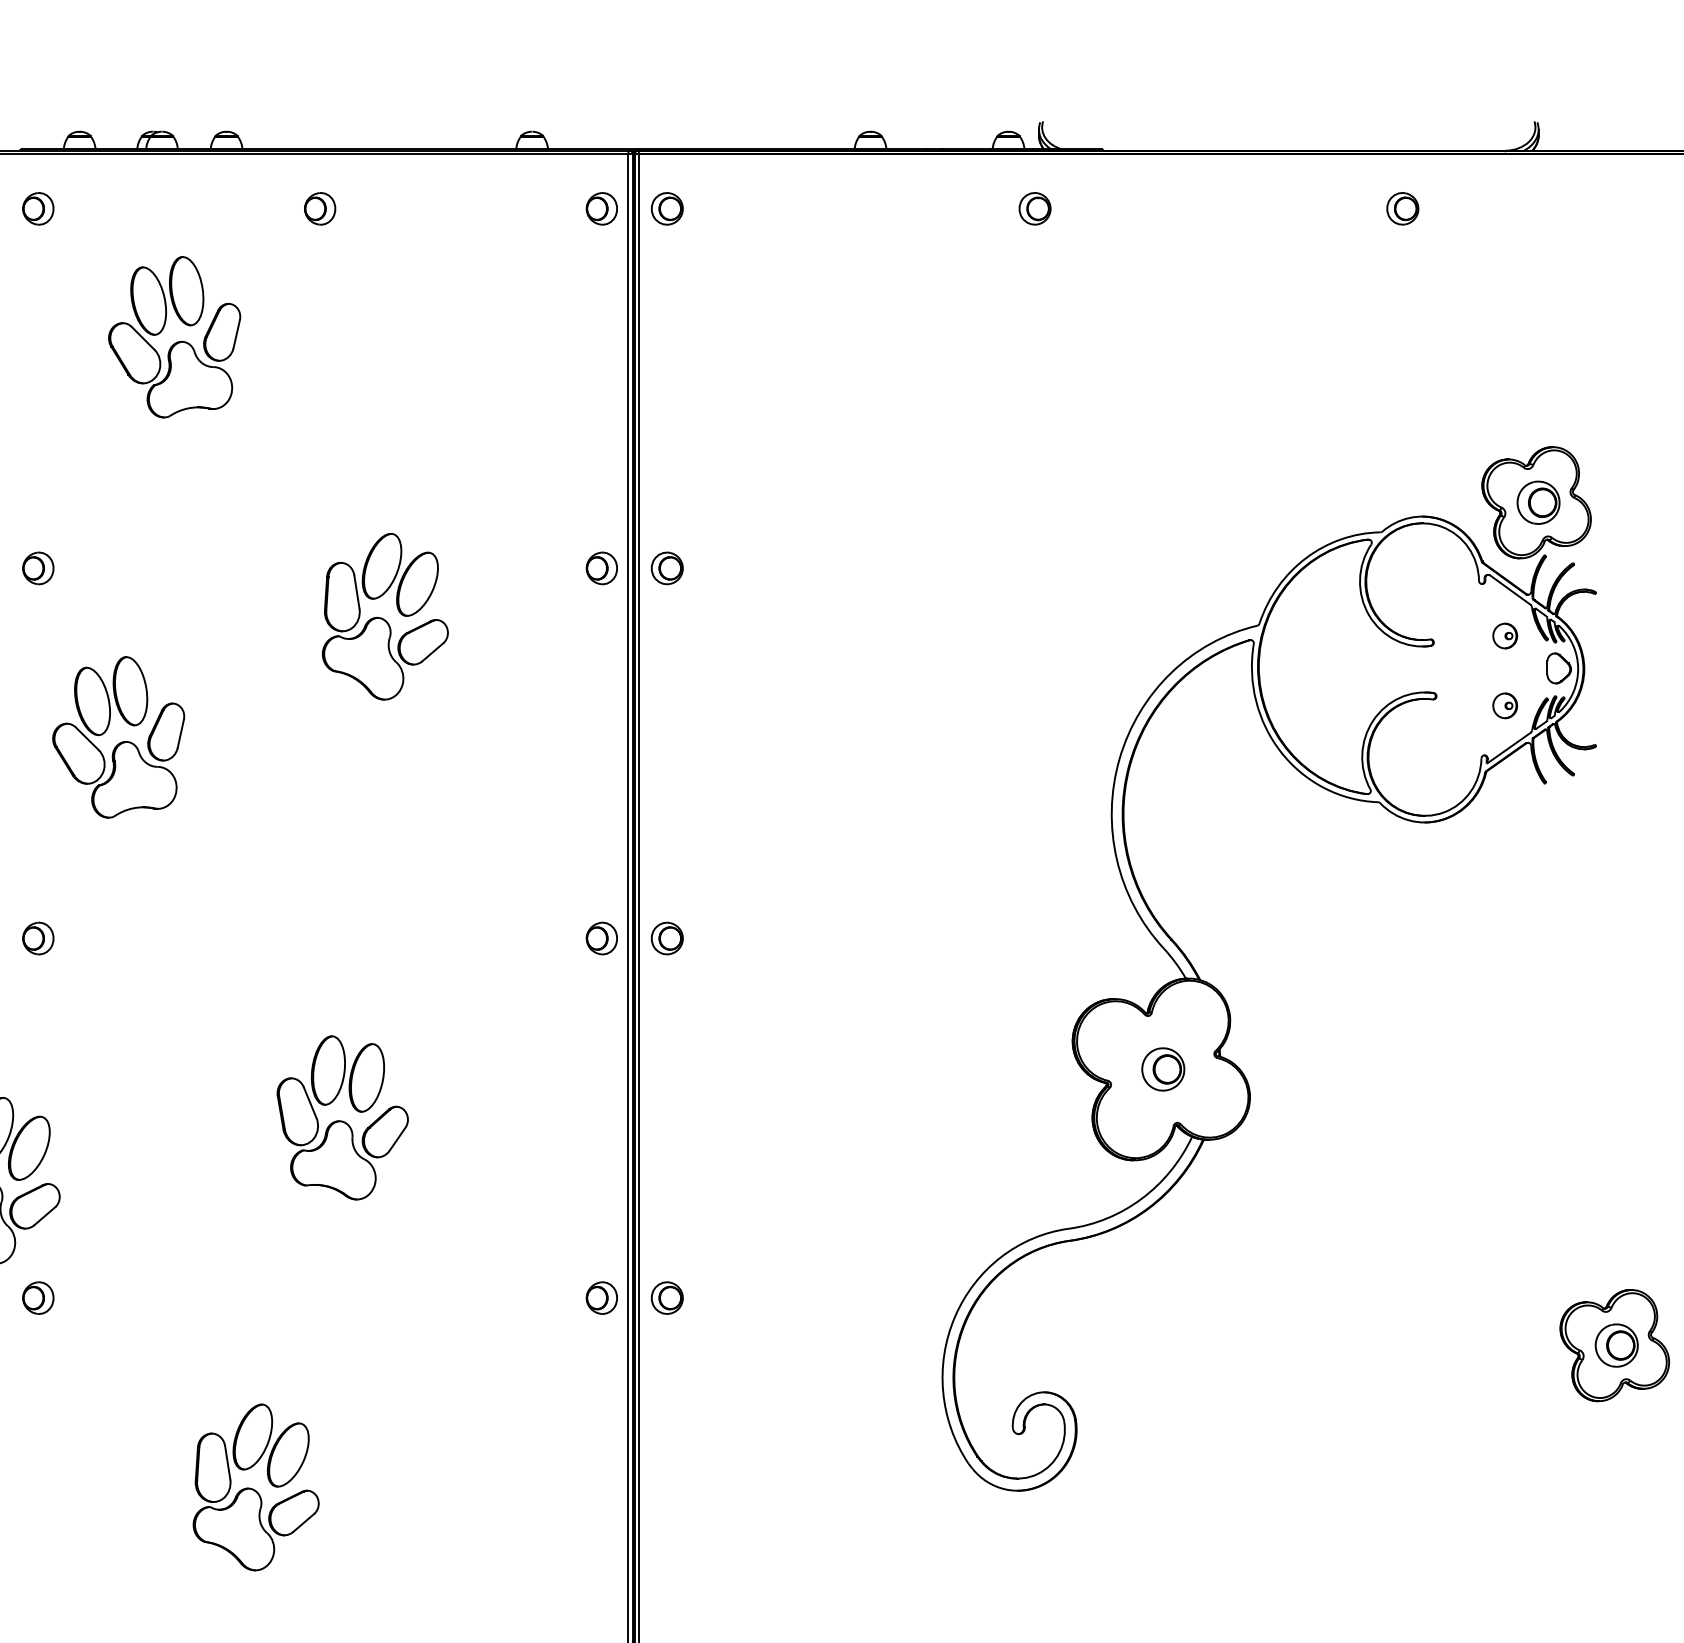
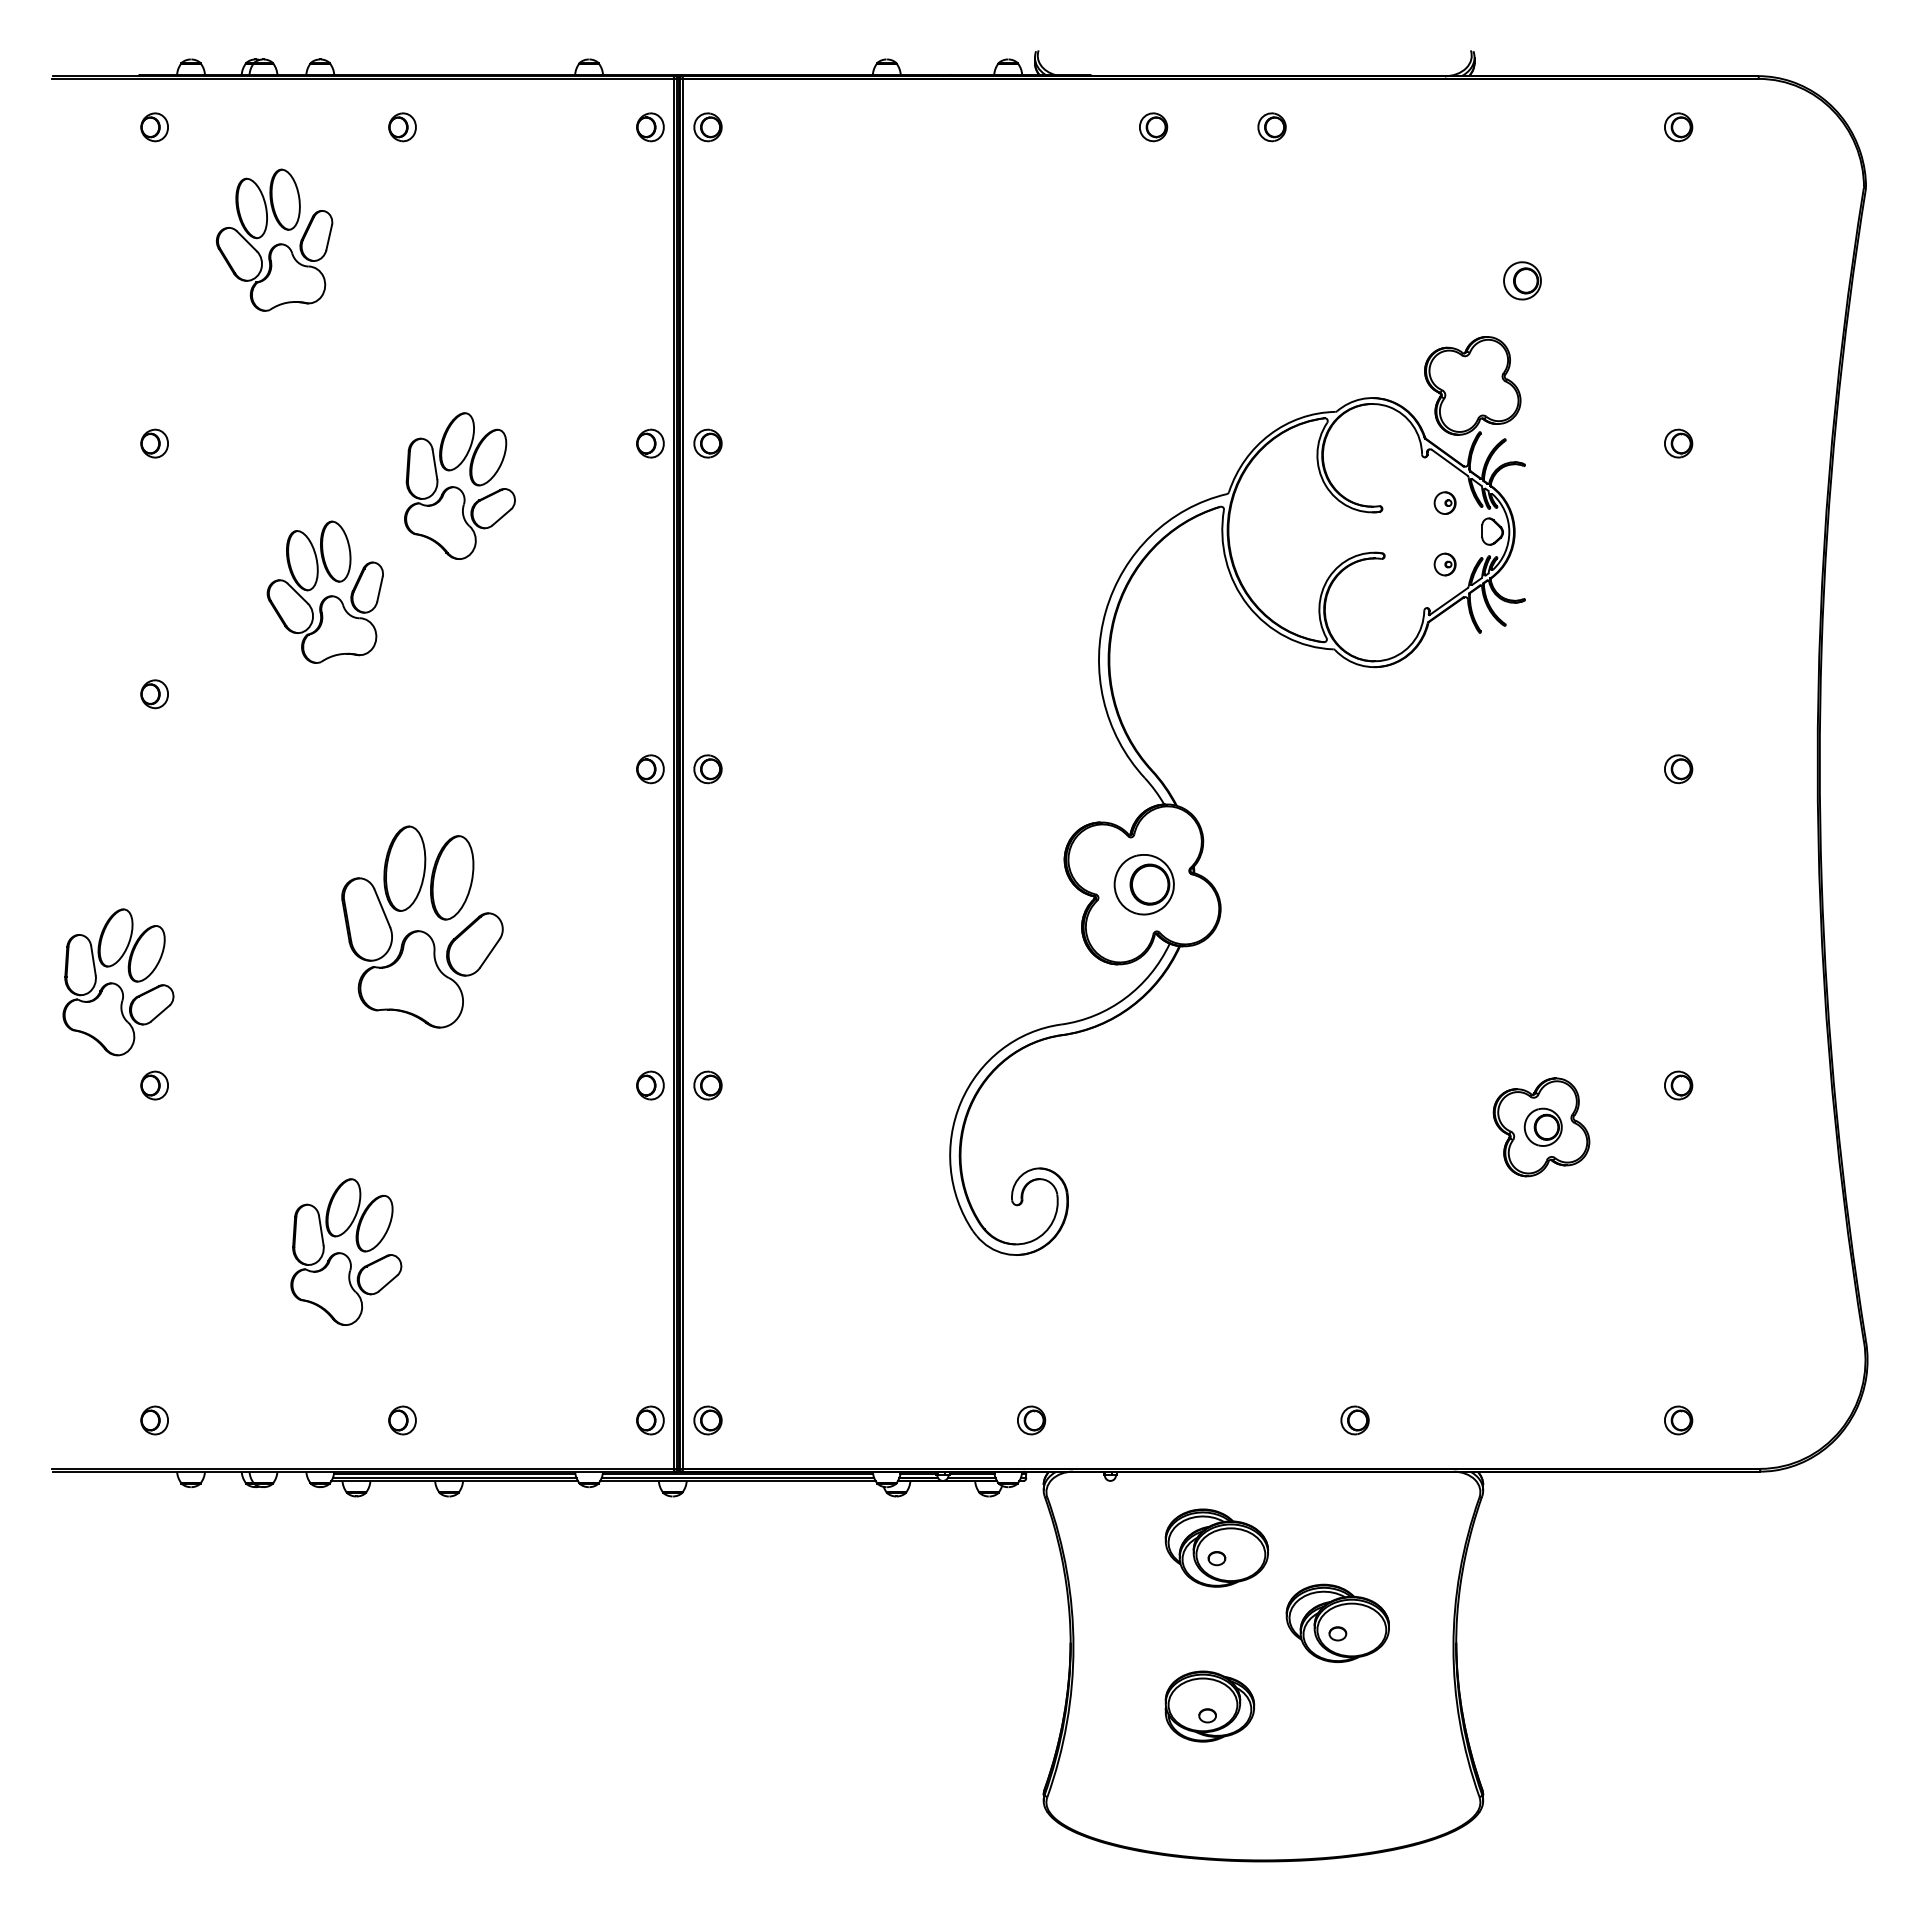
part: (1035, 209) -> (1153, 127), moved
part: (1402, 209) -> (1271, 127), moved
part: (1538, 502) -> (1522, 280), moved
part: (117, 736) -> (324, 591), moved
part: (38, 938) -> (154, 694), moved
part: (1163, 1068) -> (1144, 883), size x1.6
part: (342, 1117) -> (422, 926), size x1.4

